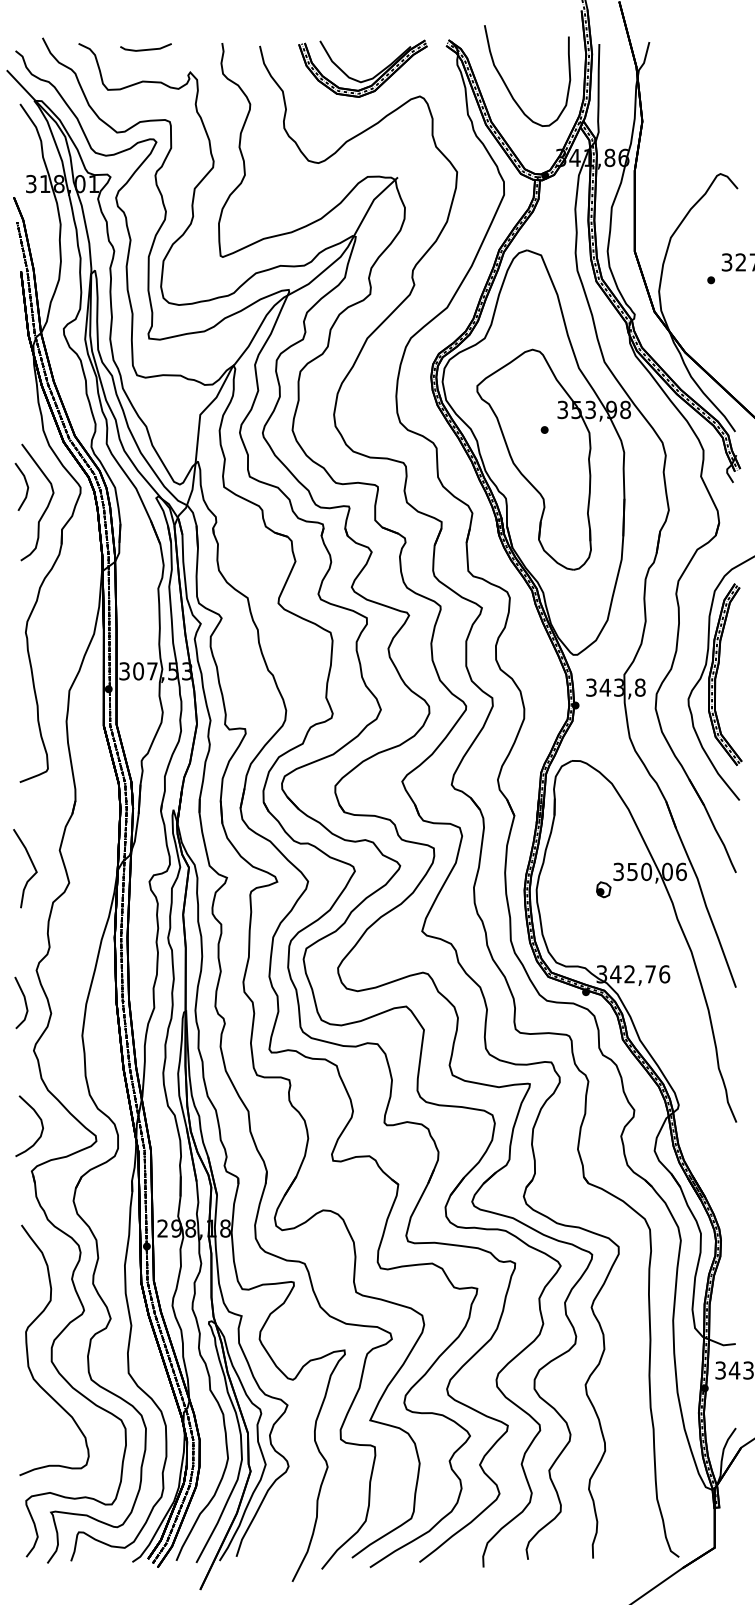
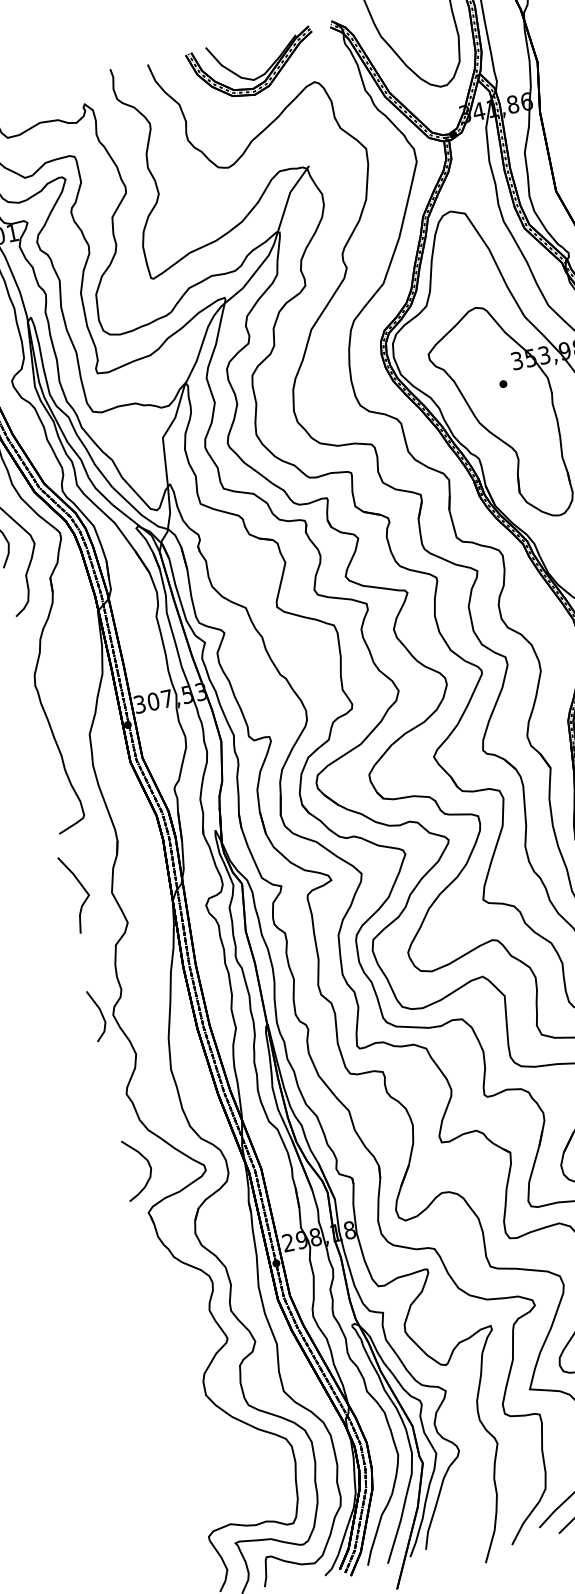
line: (145, 49) -> (36, 90), removed
curve: (32, 865) -> (83, 889), moved
line: (24, 1002) -> (100, 1014), moved
curve: (28, 1352) -> (181, 1391), removed

